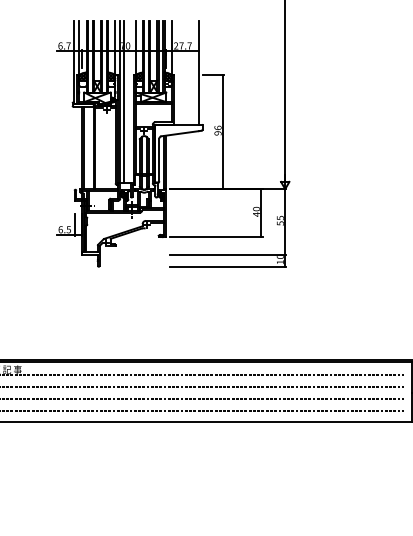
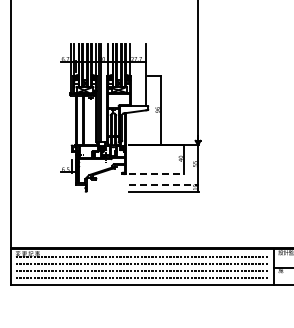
line: (215, 236) -> (156, 173), solid -> dashed
line: (229, 254) -> (164, 184), solid -> dashed

